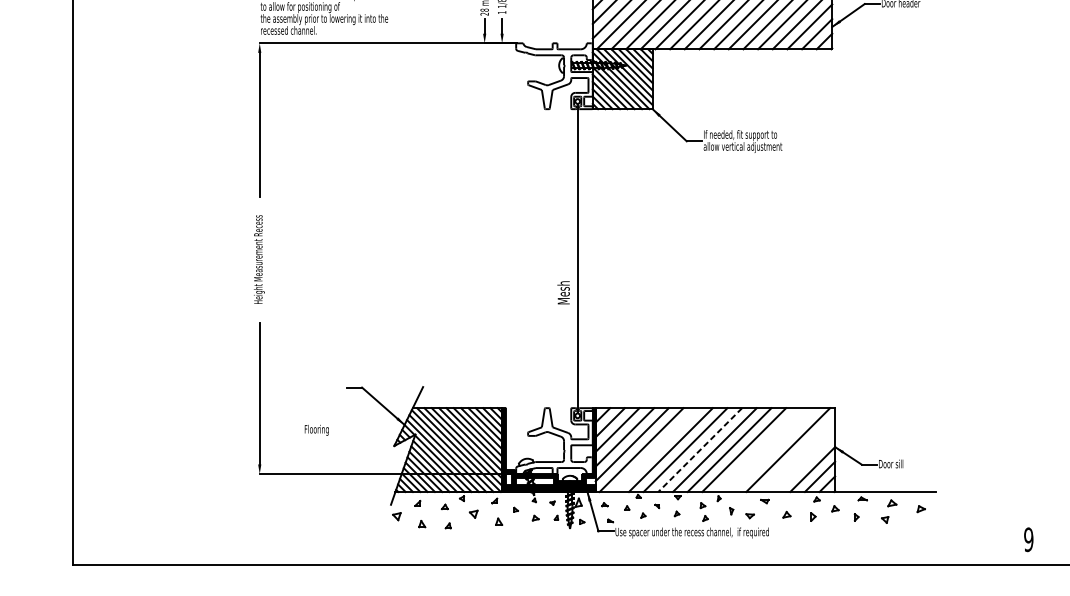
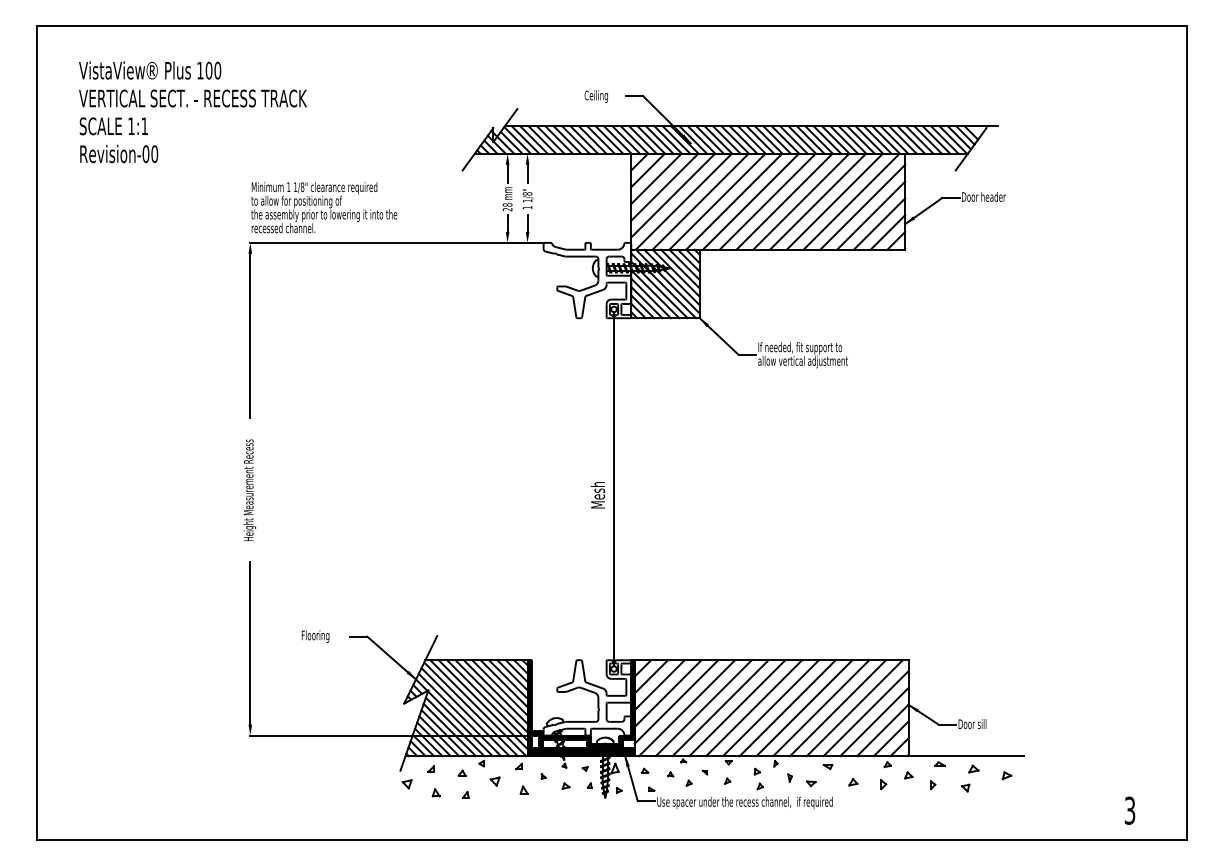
text: (563, 293) -> (597, 495), moved
text: (316, 430) -> (315, 636), moved
line: (655, 450) -> (703, 708), added
line: (700, 450) -> (754, 708), dashed -> solid
line: (759, 450) -> (821, 708), added
line: (773, 450) -> (837, 708), added
line: (797, 454) -> (865, 713), added
line: (805, 462) -> (874, 722), added
text: (1028, 539) -> (1129, 810), 9 -> 3

